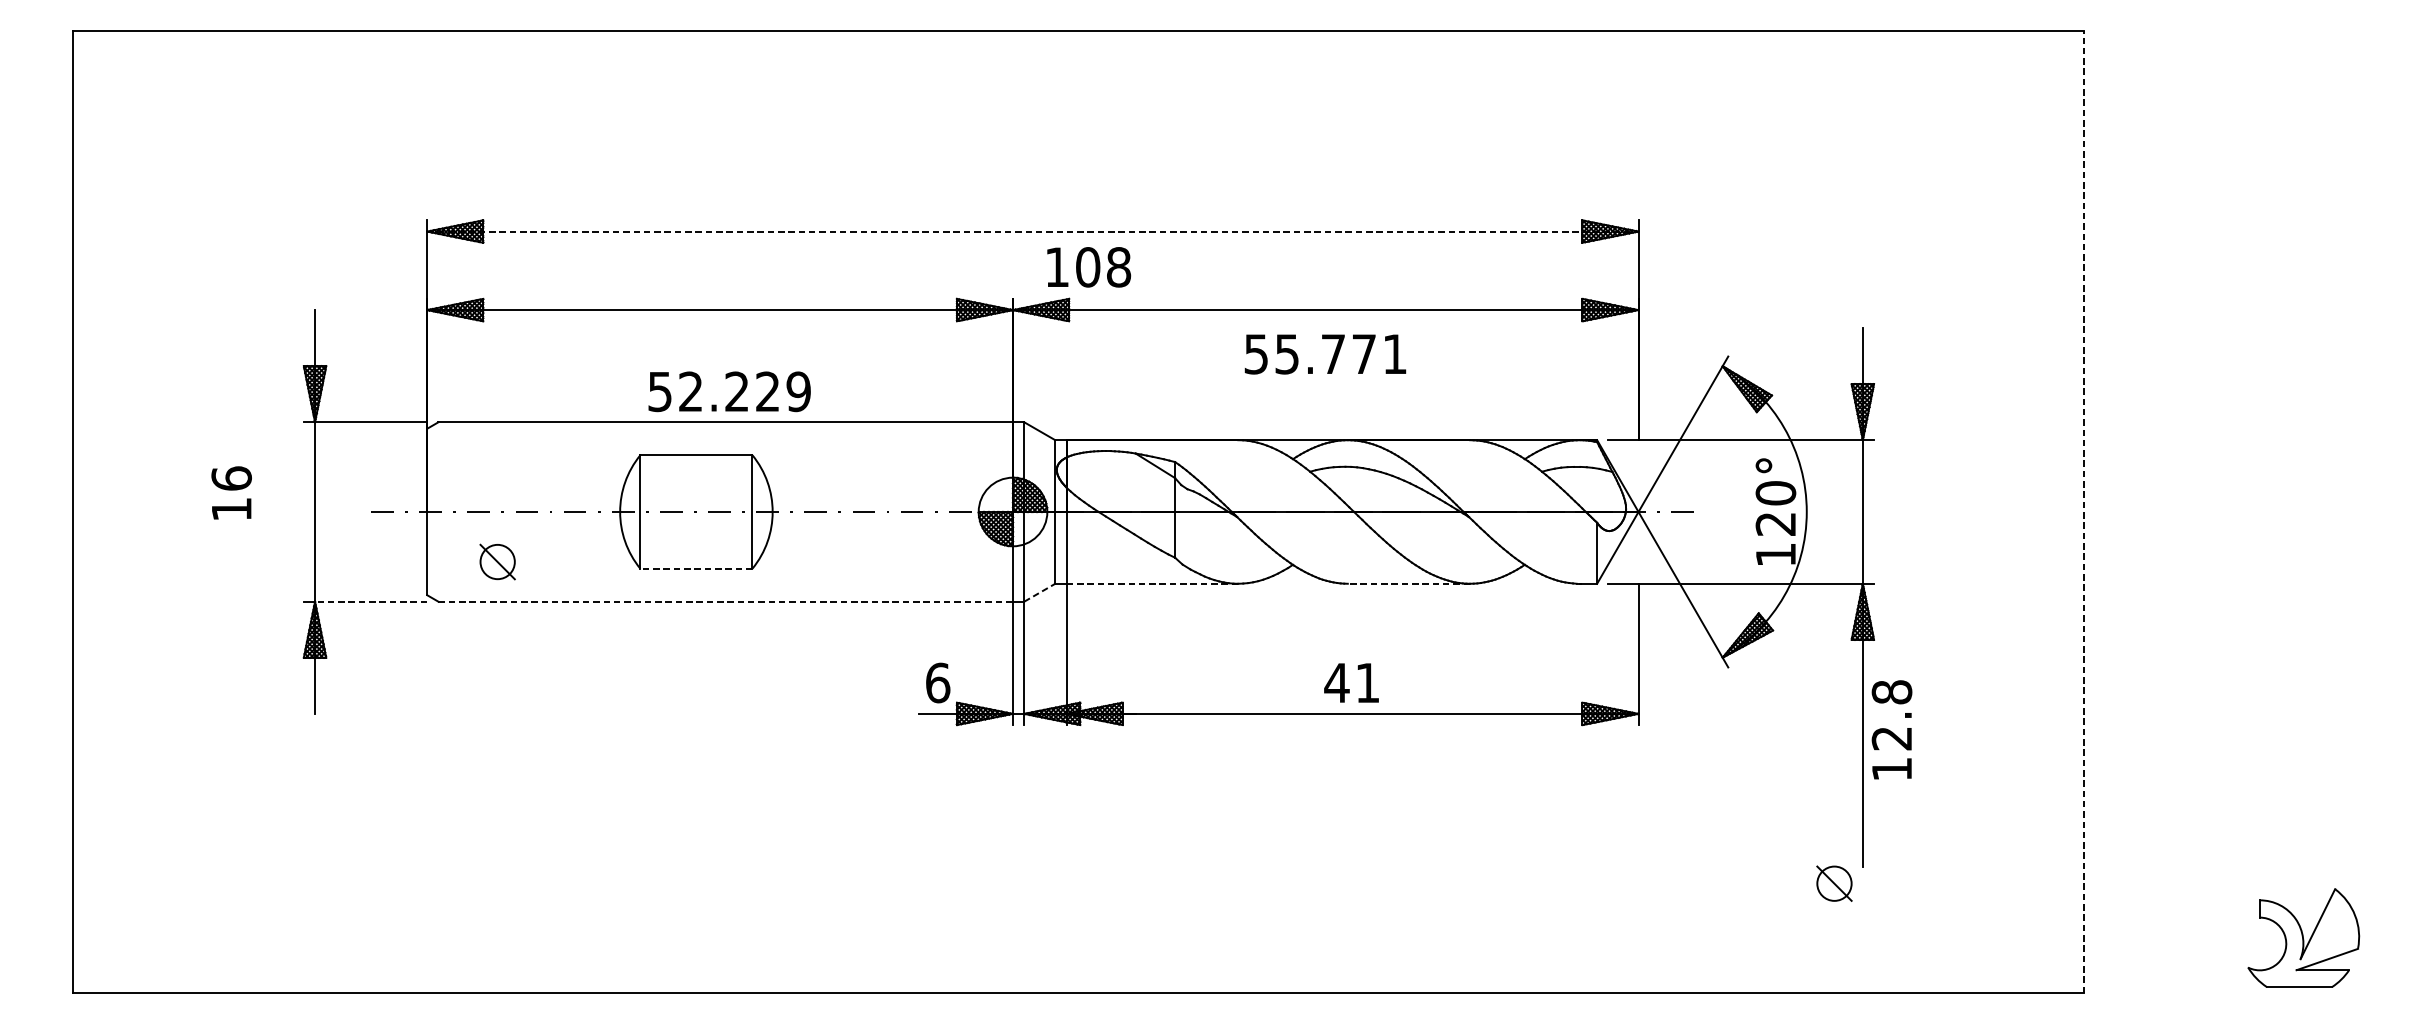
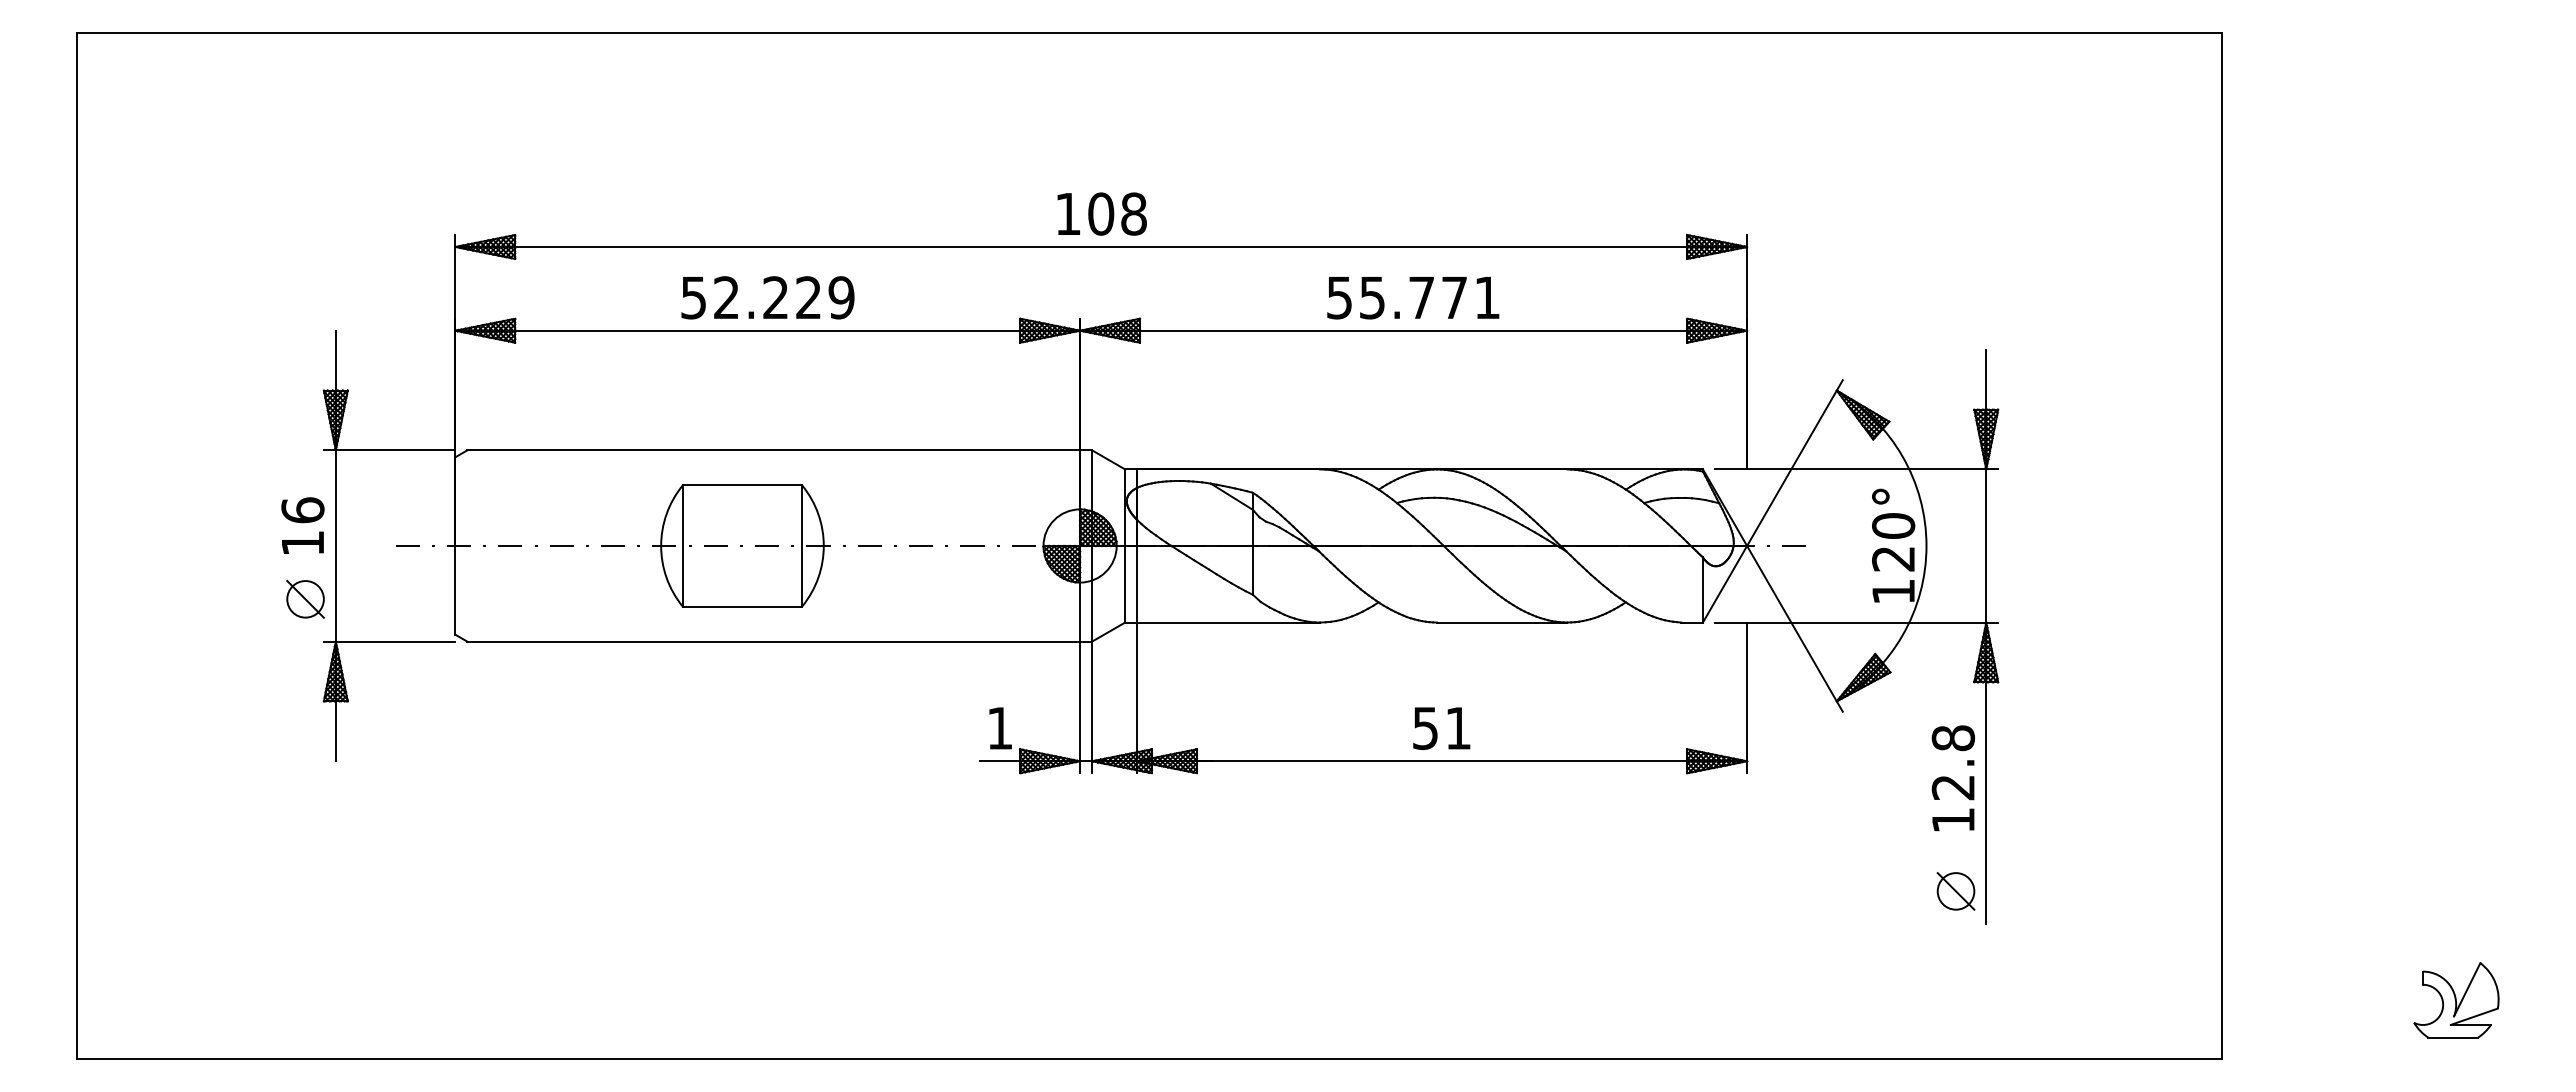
line: (1033, 232) -> (1101, 247), dashed -> solid
text: (1088, 266) -> (1101, 213), moved
text: (1325, 354) -> (1413, 298), moved
text: (729, 391) -> (767, 297), moved
text: (231, 492) -> (302, 525), moved
line: (2083, 511) -> (2221, 545), dashed -> solid
part: (497, 562) -> (305, 599), moved
line: (696, 568) -> (742, 606), dashed -> solid
line: (1152, 583) -> (1228, 622), dashed -> solid
line: (1408, 583) -> (1501, 622), dashed -> solid
line: (1040, 592) -> (1109, 631), dashed -> solid
line: (371, 601) -> (395, 641), dashed -> solid
line: (726, 601) -> (774, 641), dashed -> solid
text: (938, 683) -> (1000, 728), 6 -> 1
text: (1336, 683) -> (1425, 728), 41 -> 51
text: (1892, 730) -> (1953, 778), moved
part: (1833, 883) -> (1955, 891), moved
part: (2303, 938) -> (2456, 1000), size x0.71

